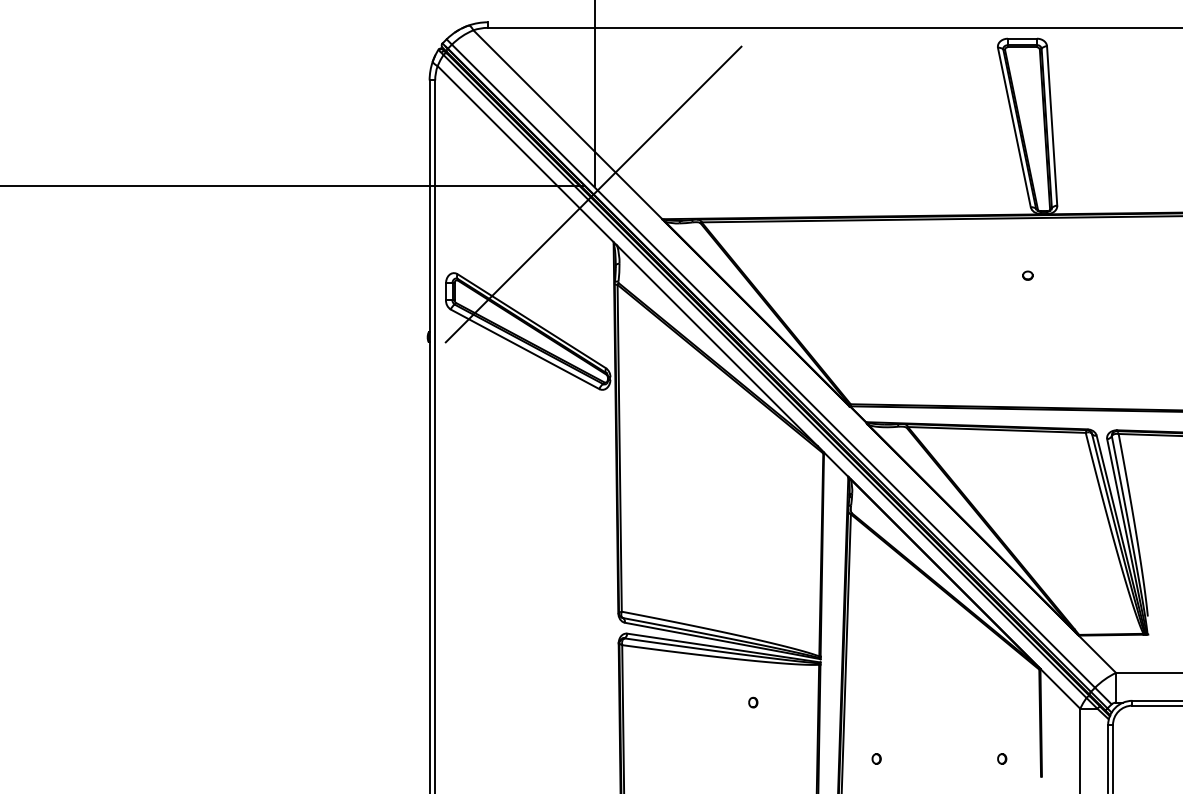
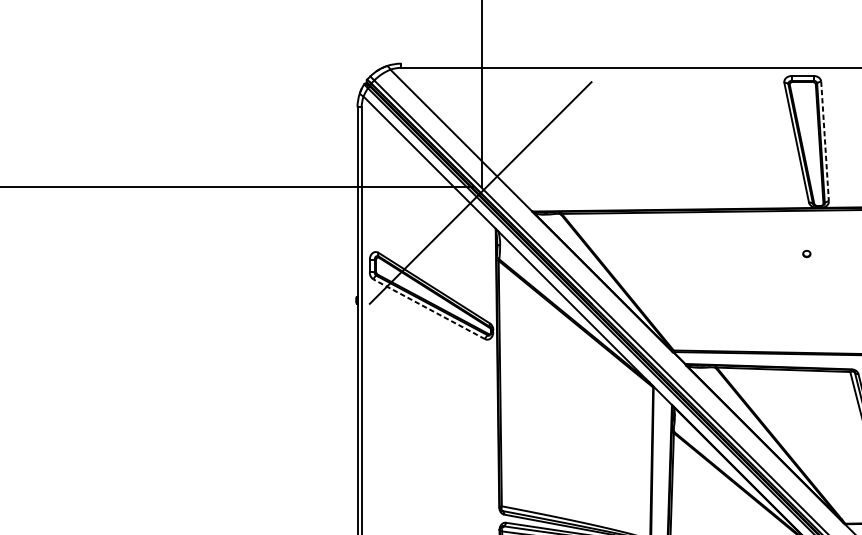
line: (1052, 125) -> (825, 141), solid -> dashed
line: (524, 349) -> (428, 309), solid -> dashed

